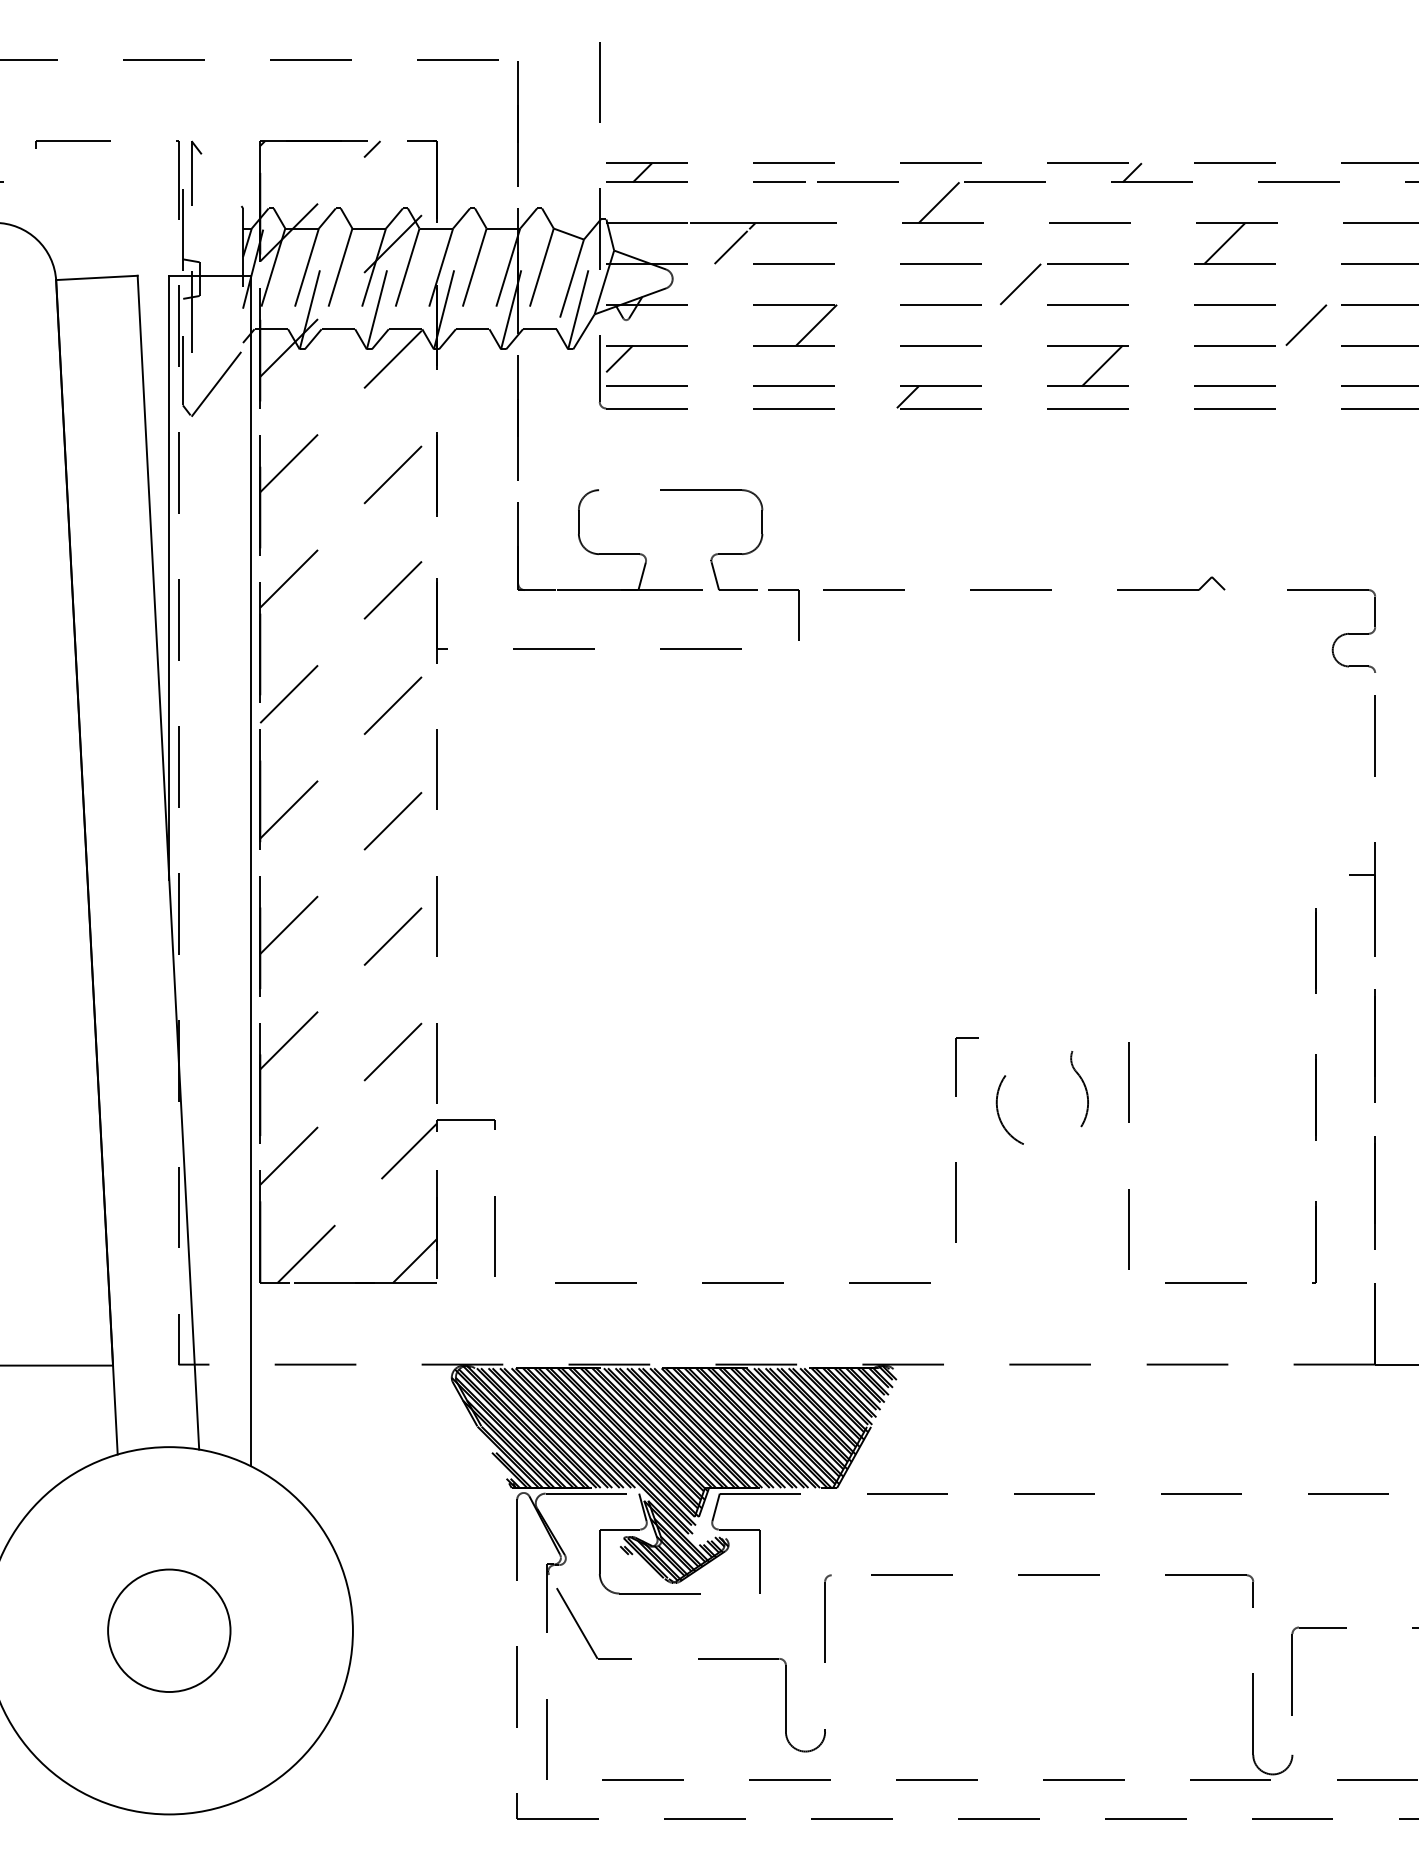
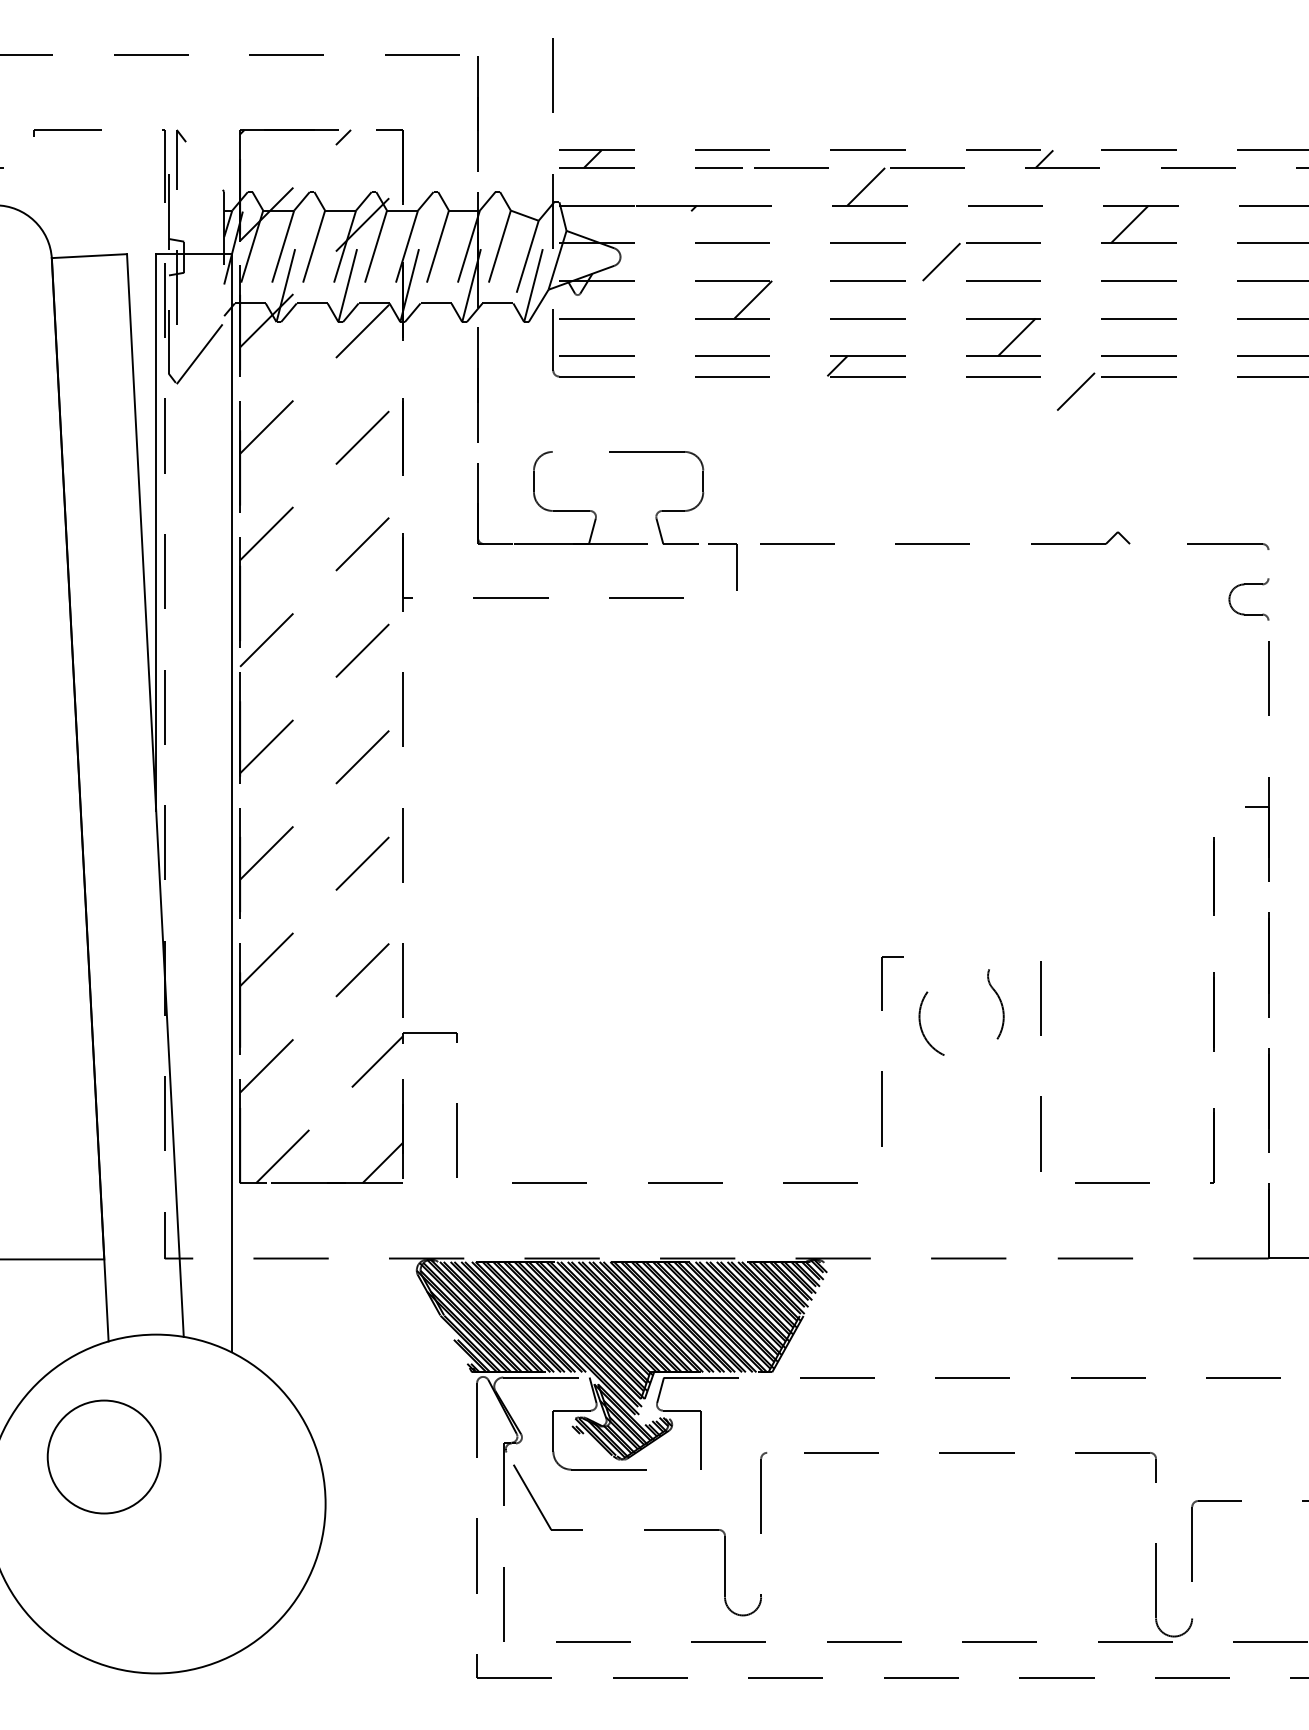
line: (731, 246) -> (674, 227), removed
line: (1305, 324) -> (1075, 391), moved
line: (619, 358) -> (571, 330), removed
line: (1375, 612) -> (1268, 564), removed
circle: (168, 1630) -> (103, 1456), moved

